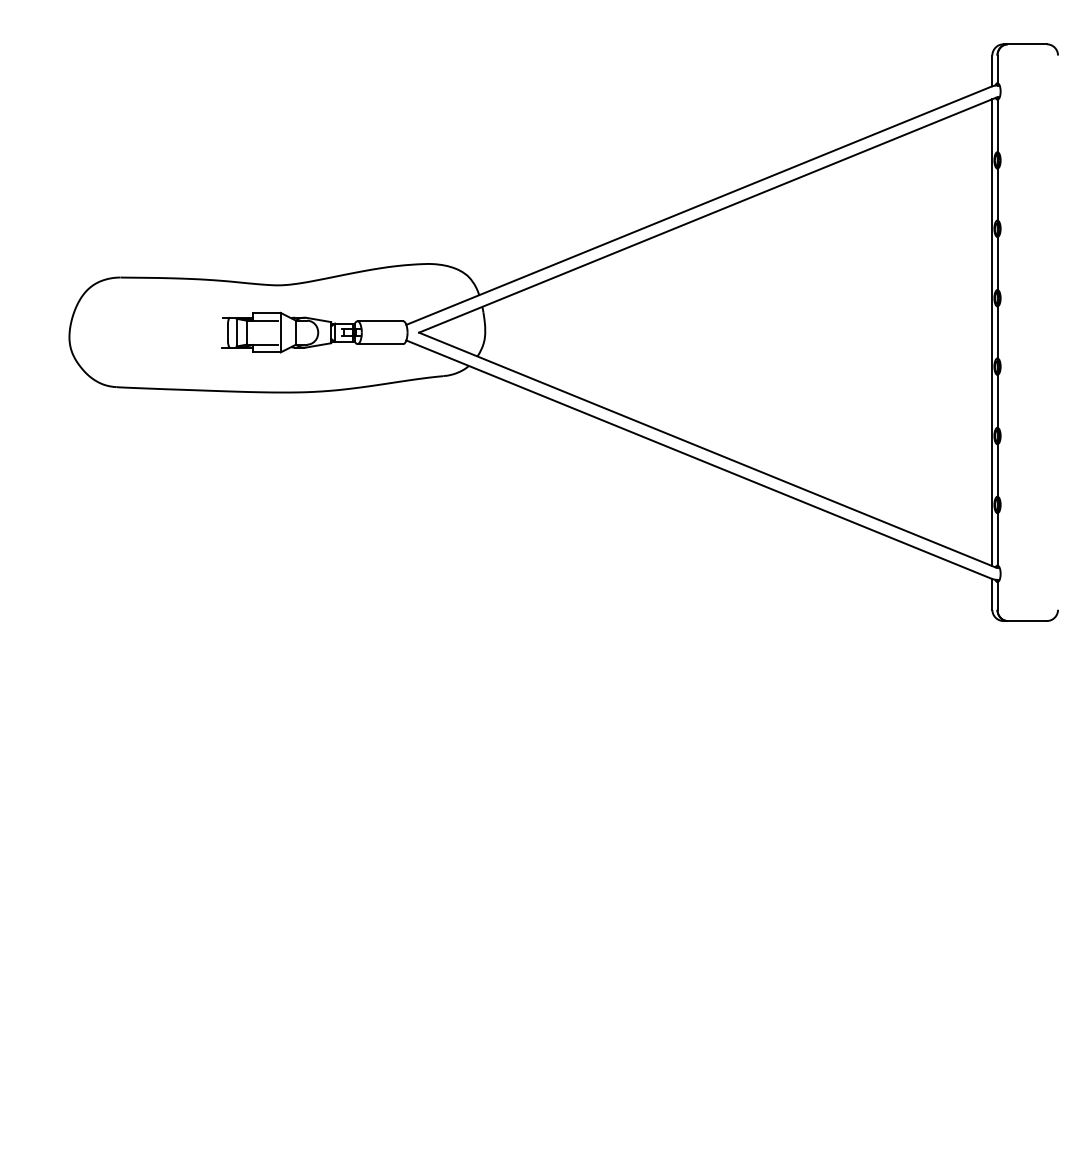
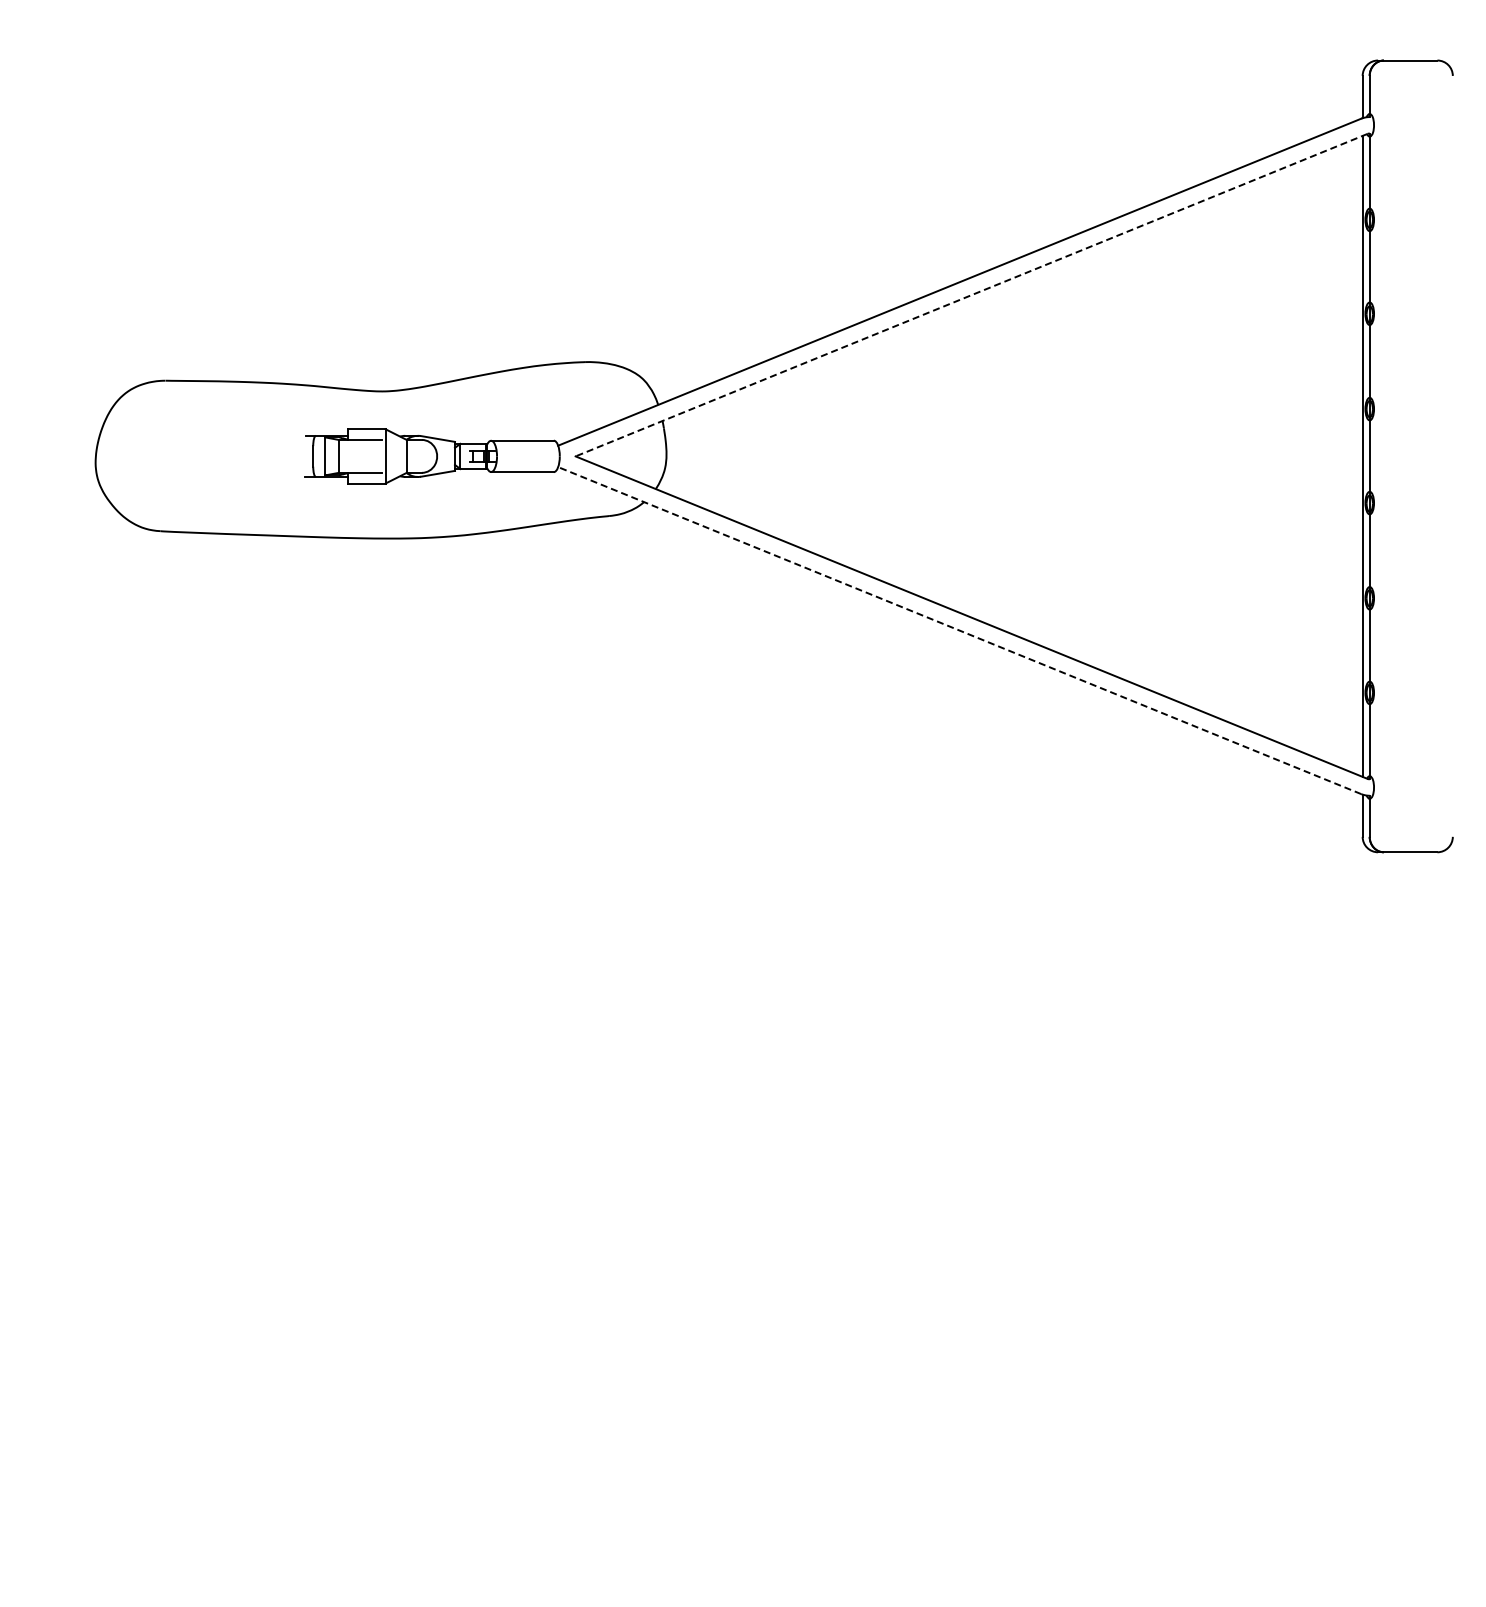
line: (707, 215) -> (971, 295), solid -> dashed
line: (698, 459) -> (959, 630), solid -> dashed

